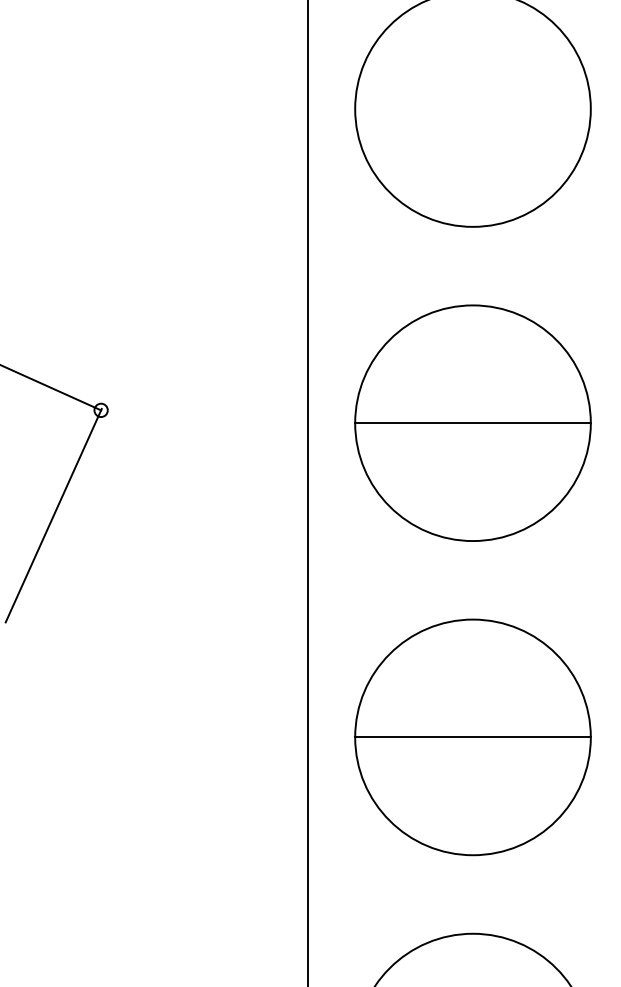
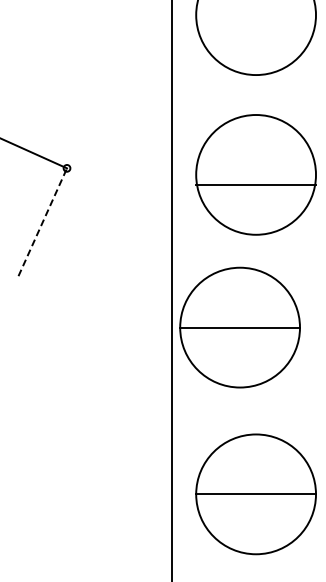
line: (473, 422) -> (256, 184), moved
line: (52, 514) -> (42, 221), solid -> dashed
part: (471, 737) -> (239, 327), moved

